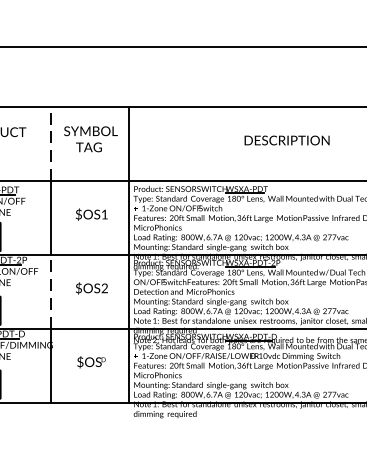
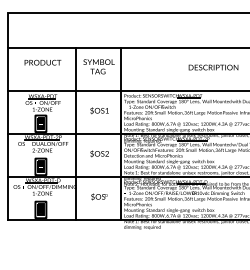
line: (50, 143) -> (75, 69), dashed -> solid
line: (50, 291) -> (75, 155), dashed -> solid

